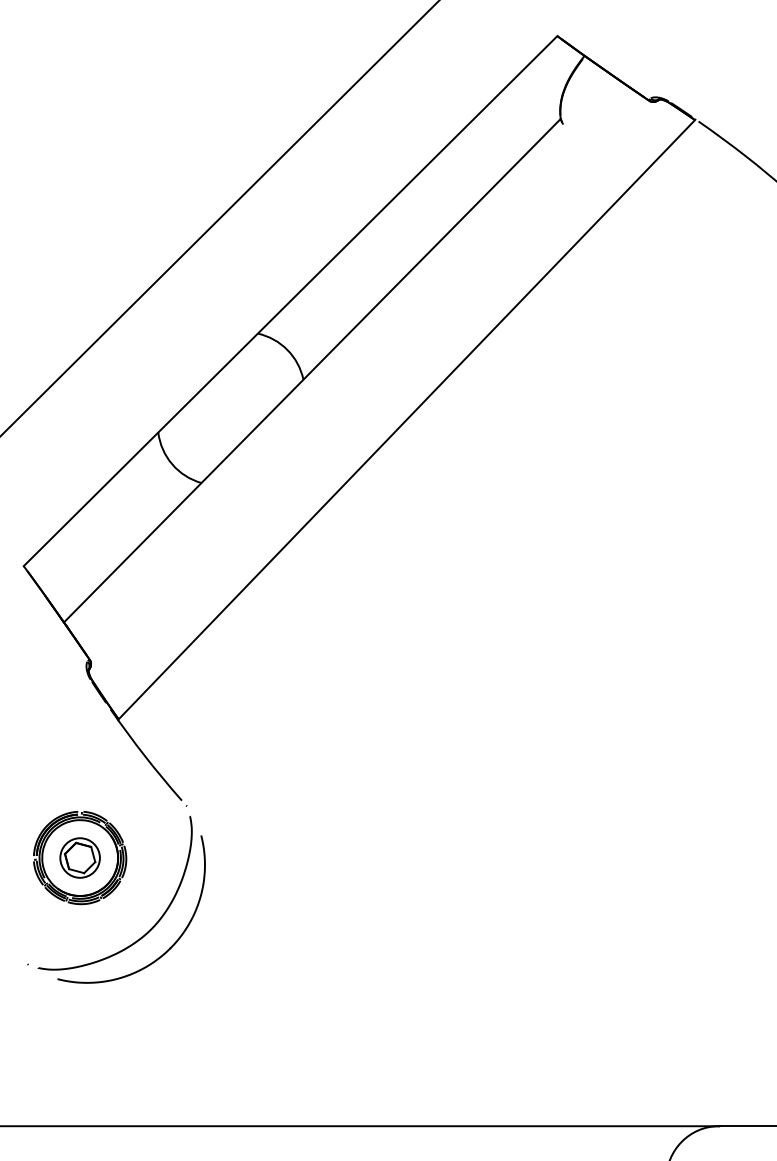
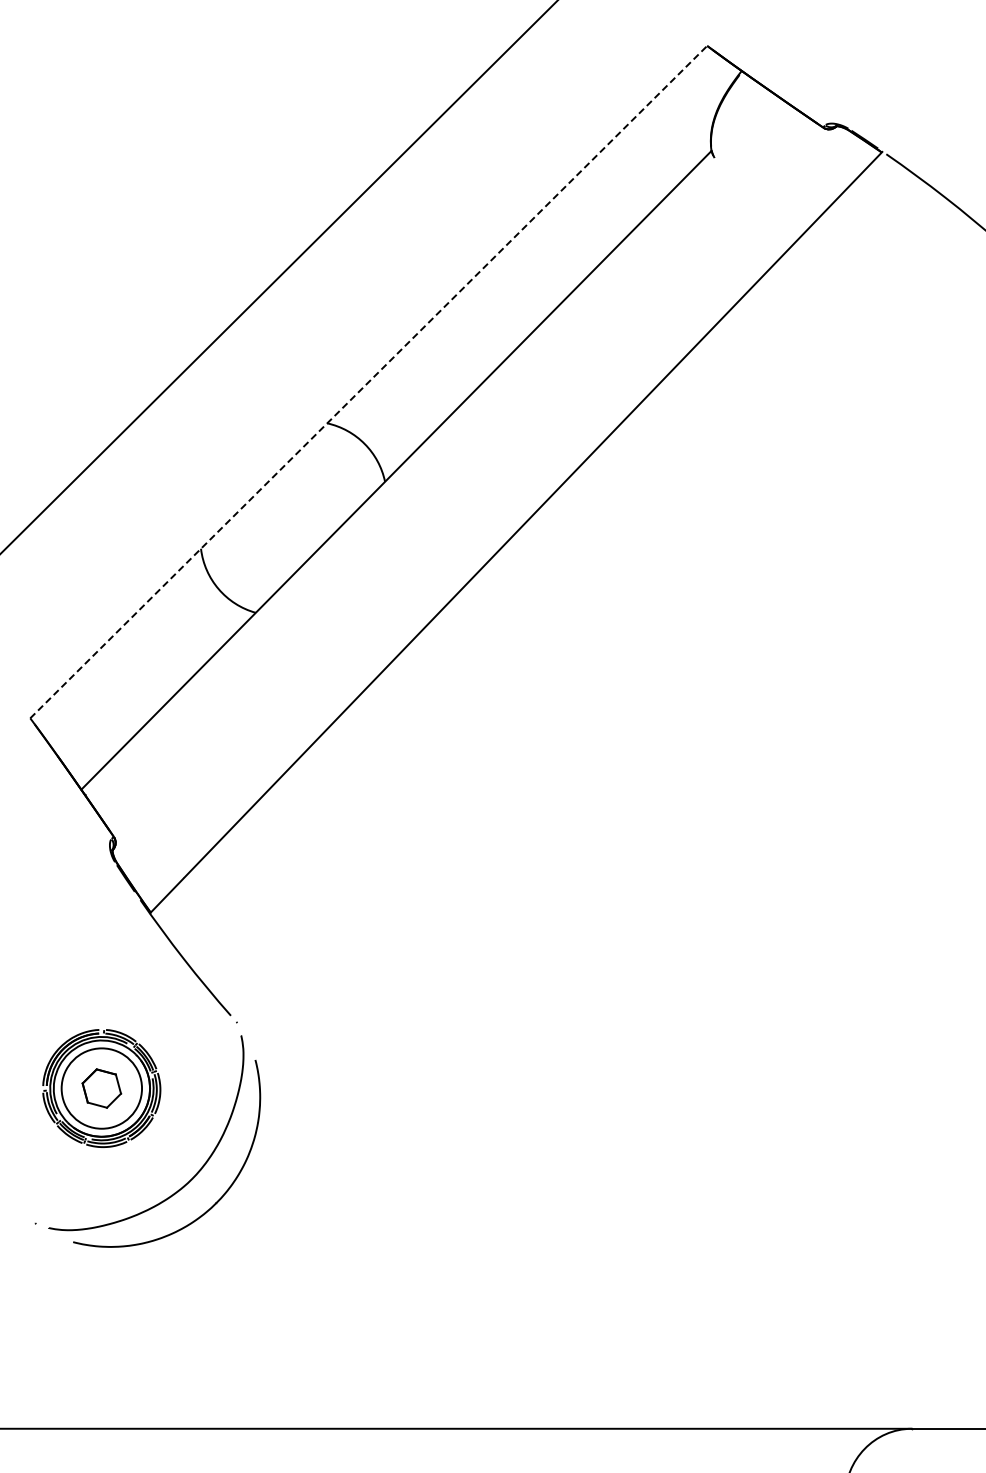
line: (291, 300) -> (369, 381), solid -> dashed
circle: (79, 857) -> (101, 1088), size x1.6

